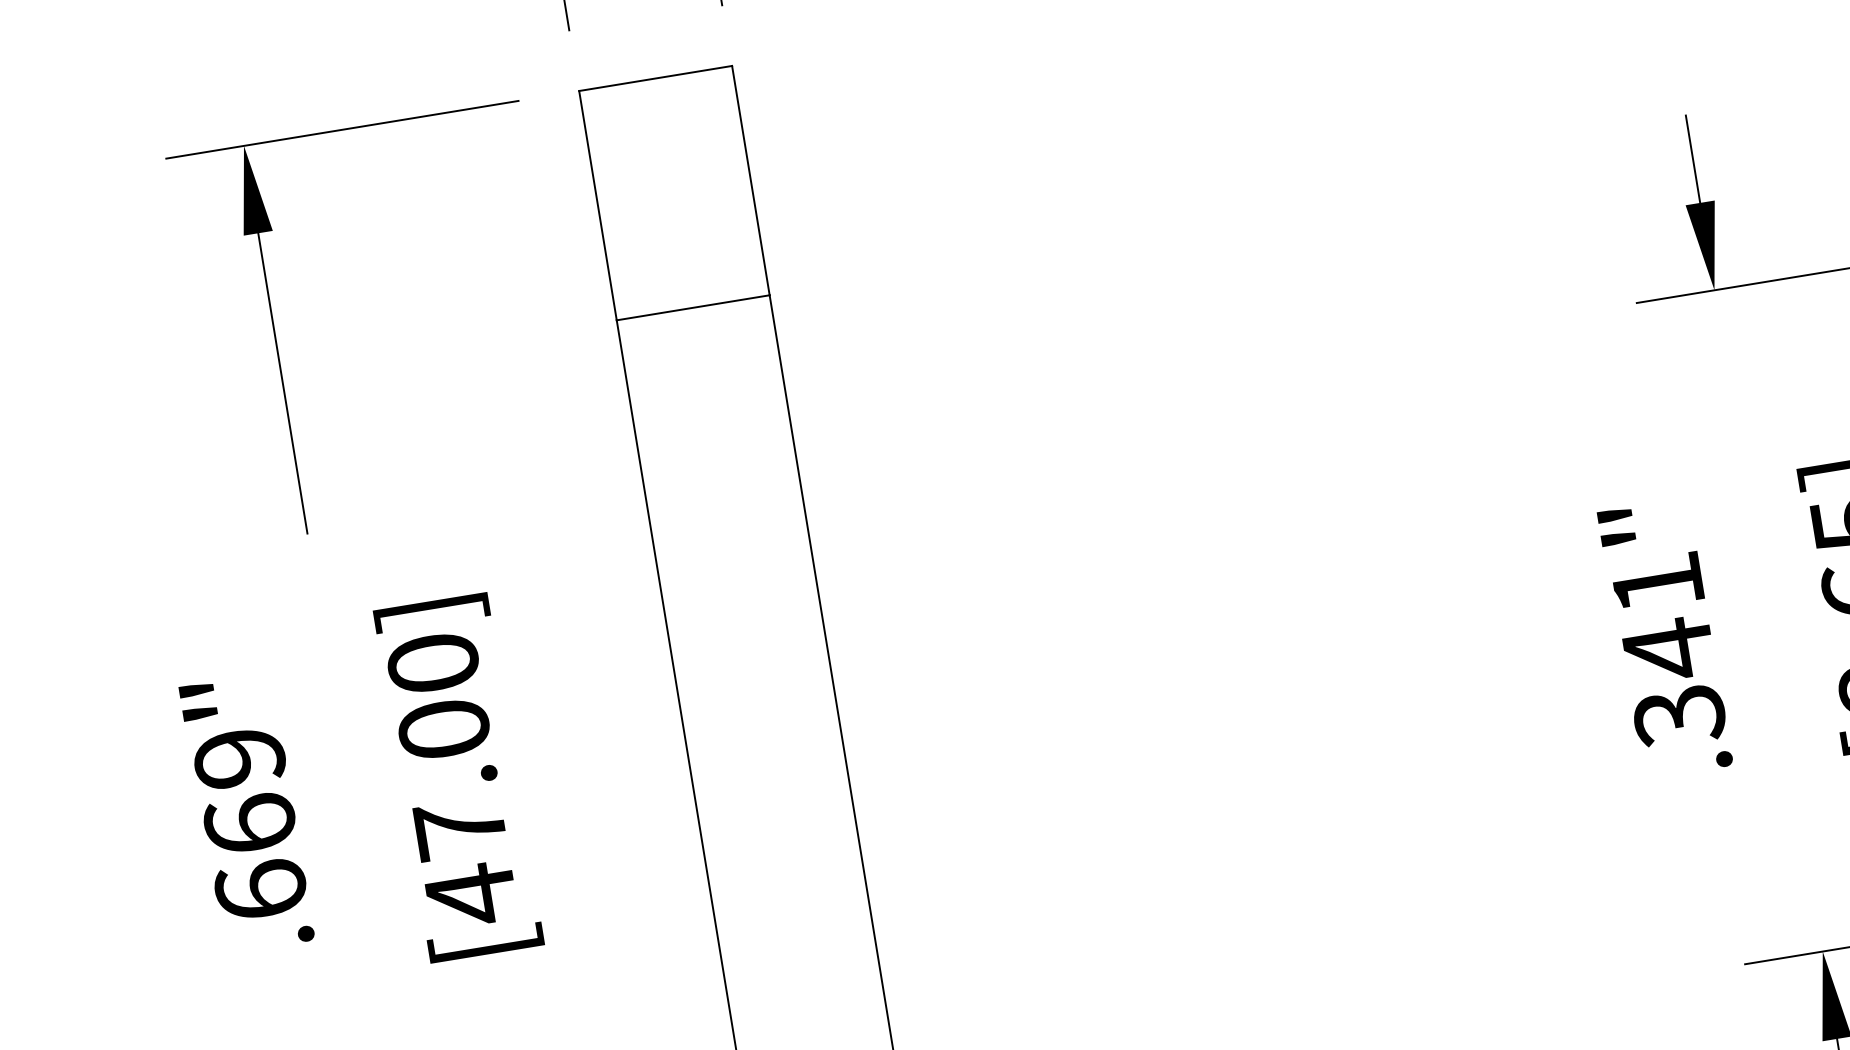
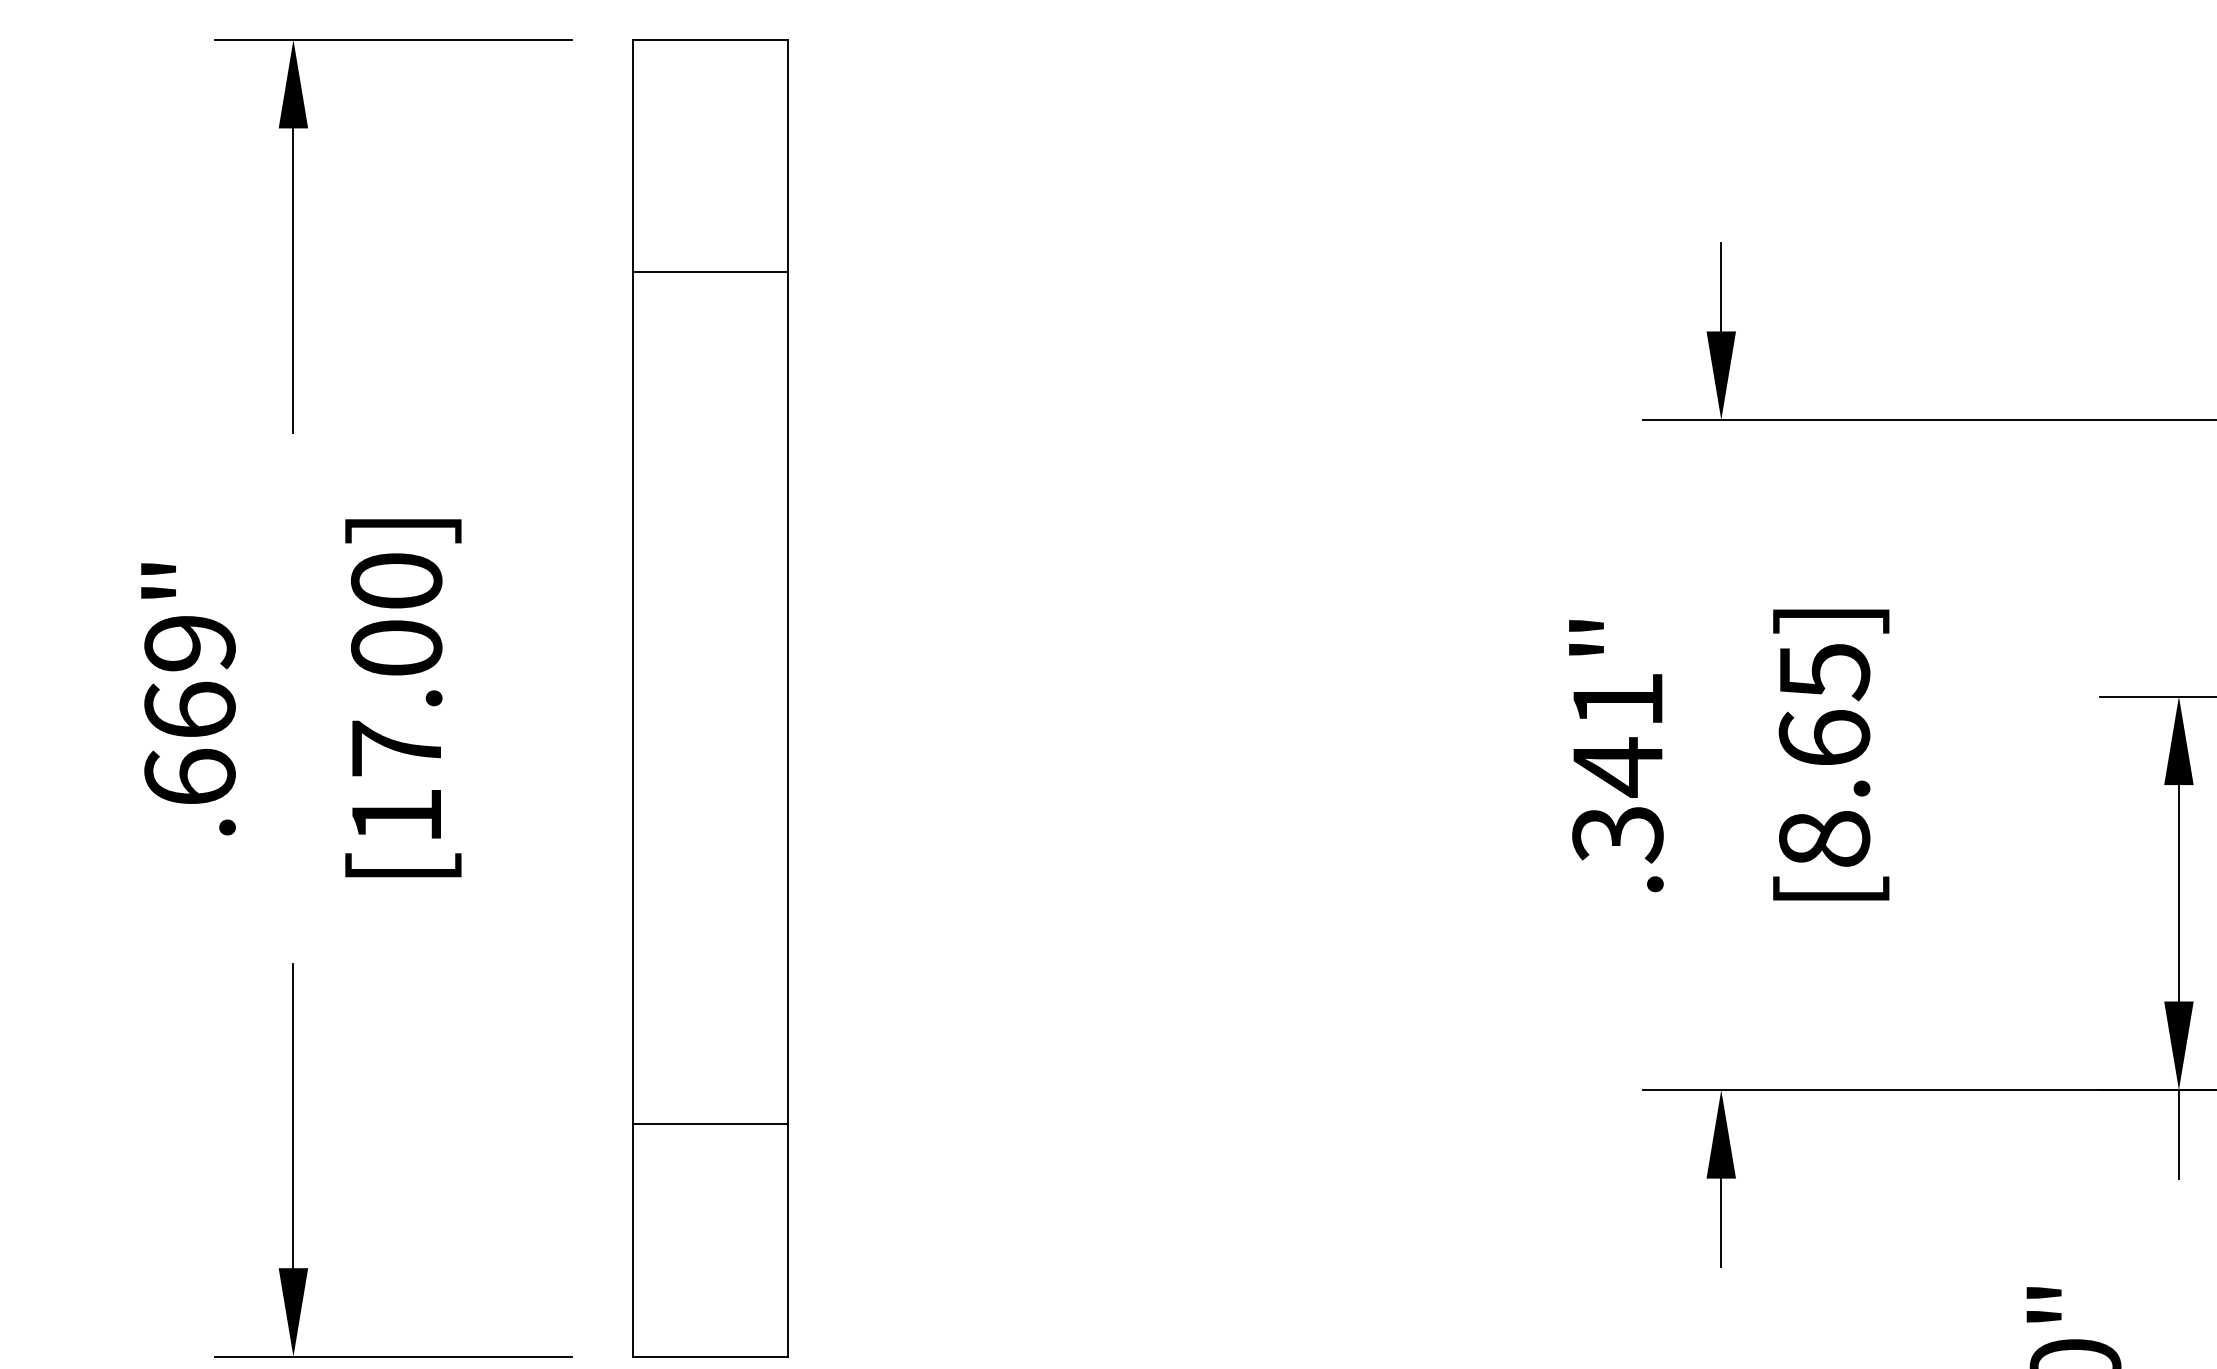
text: (471, 894) -> (396, 815), [47.00] -> [17.00]

